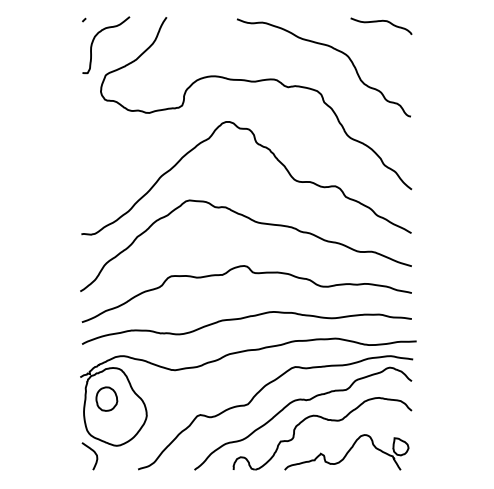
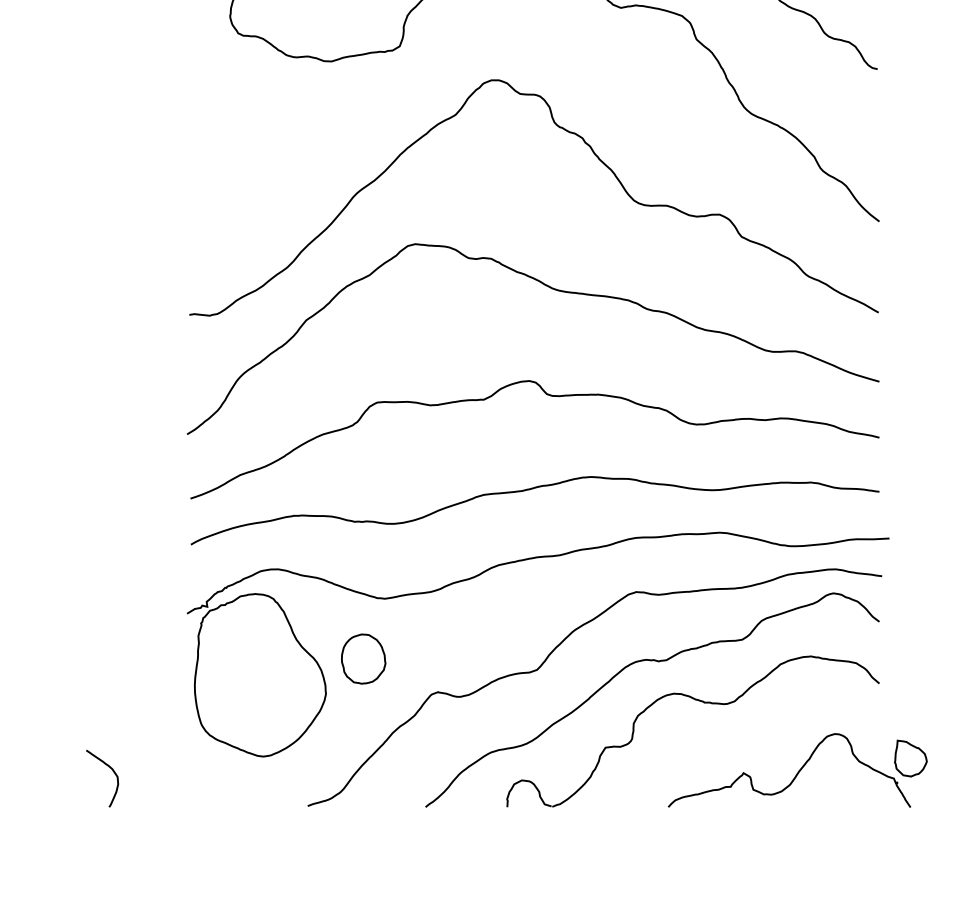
part: (106, 398) -> (362, 657), moved
curve: (93, 452) -> (110, 770), moved
part: (346, 452) -> (797, 770), moved

